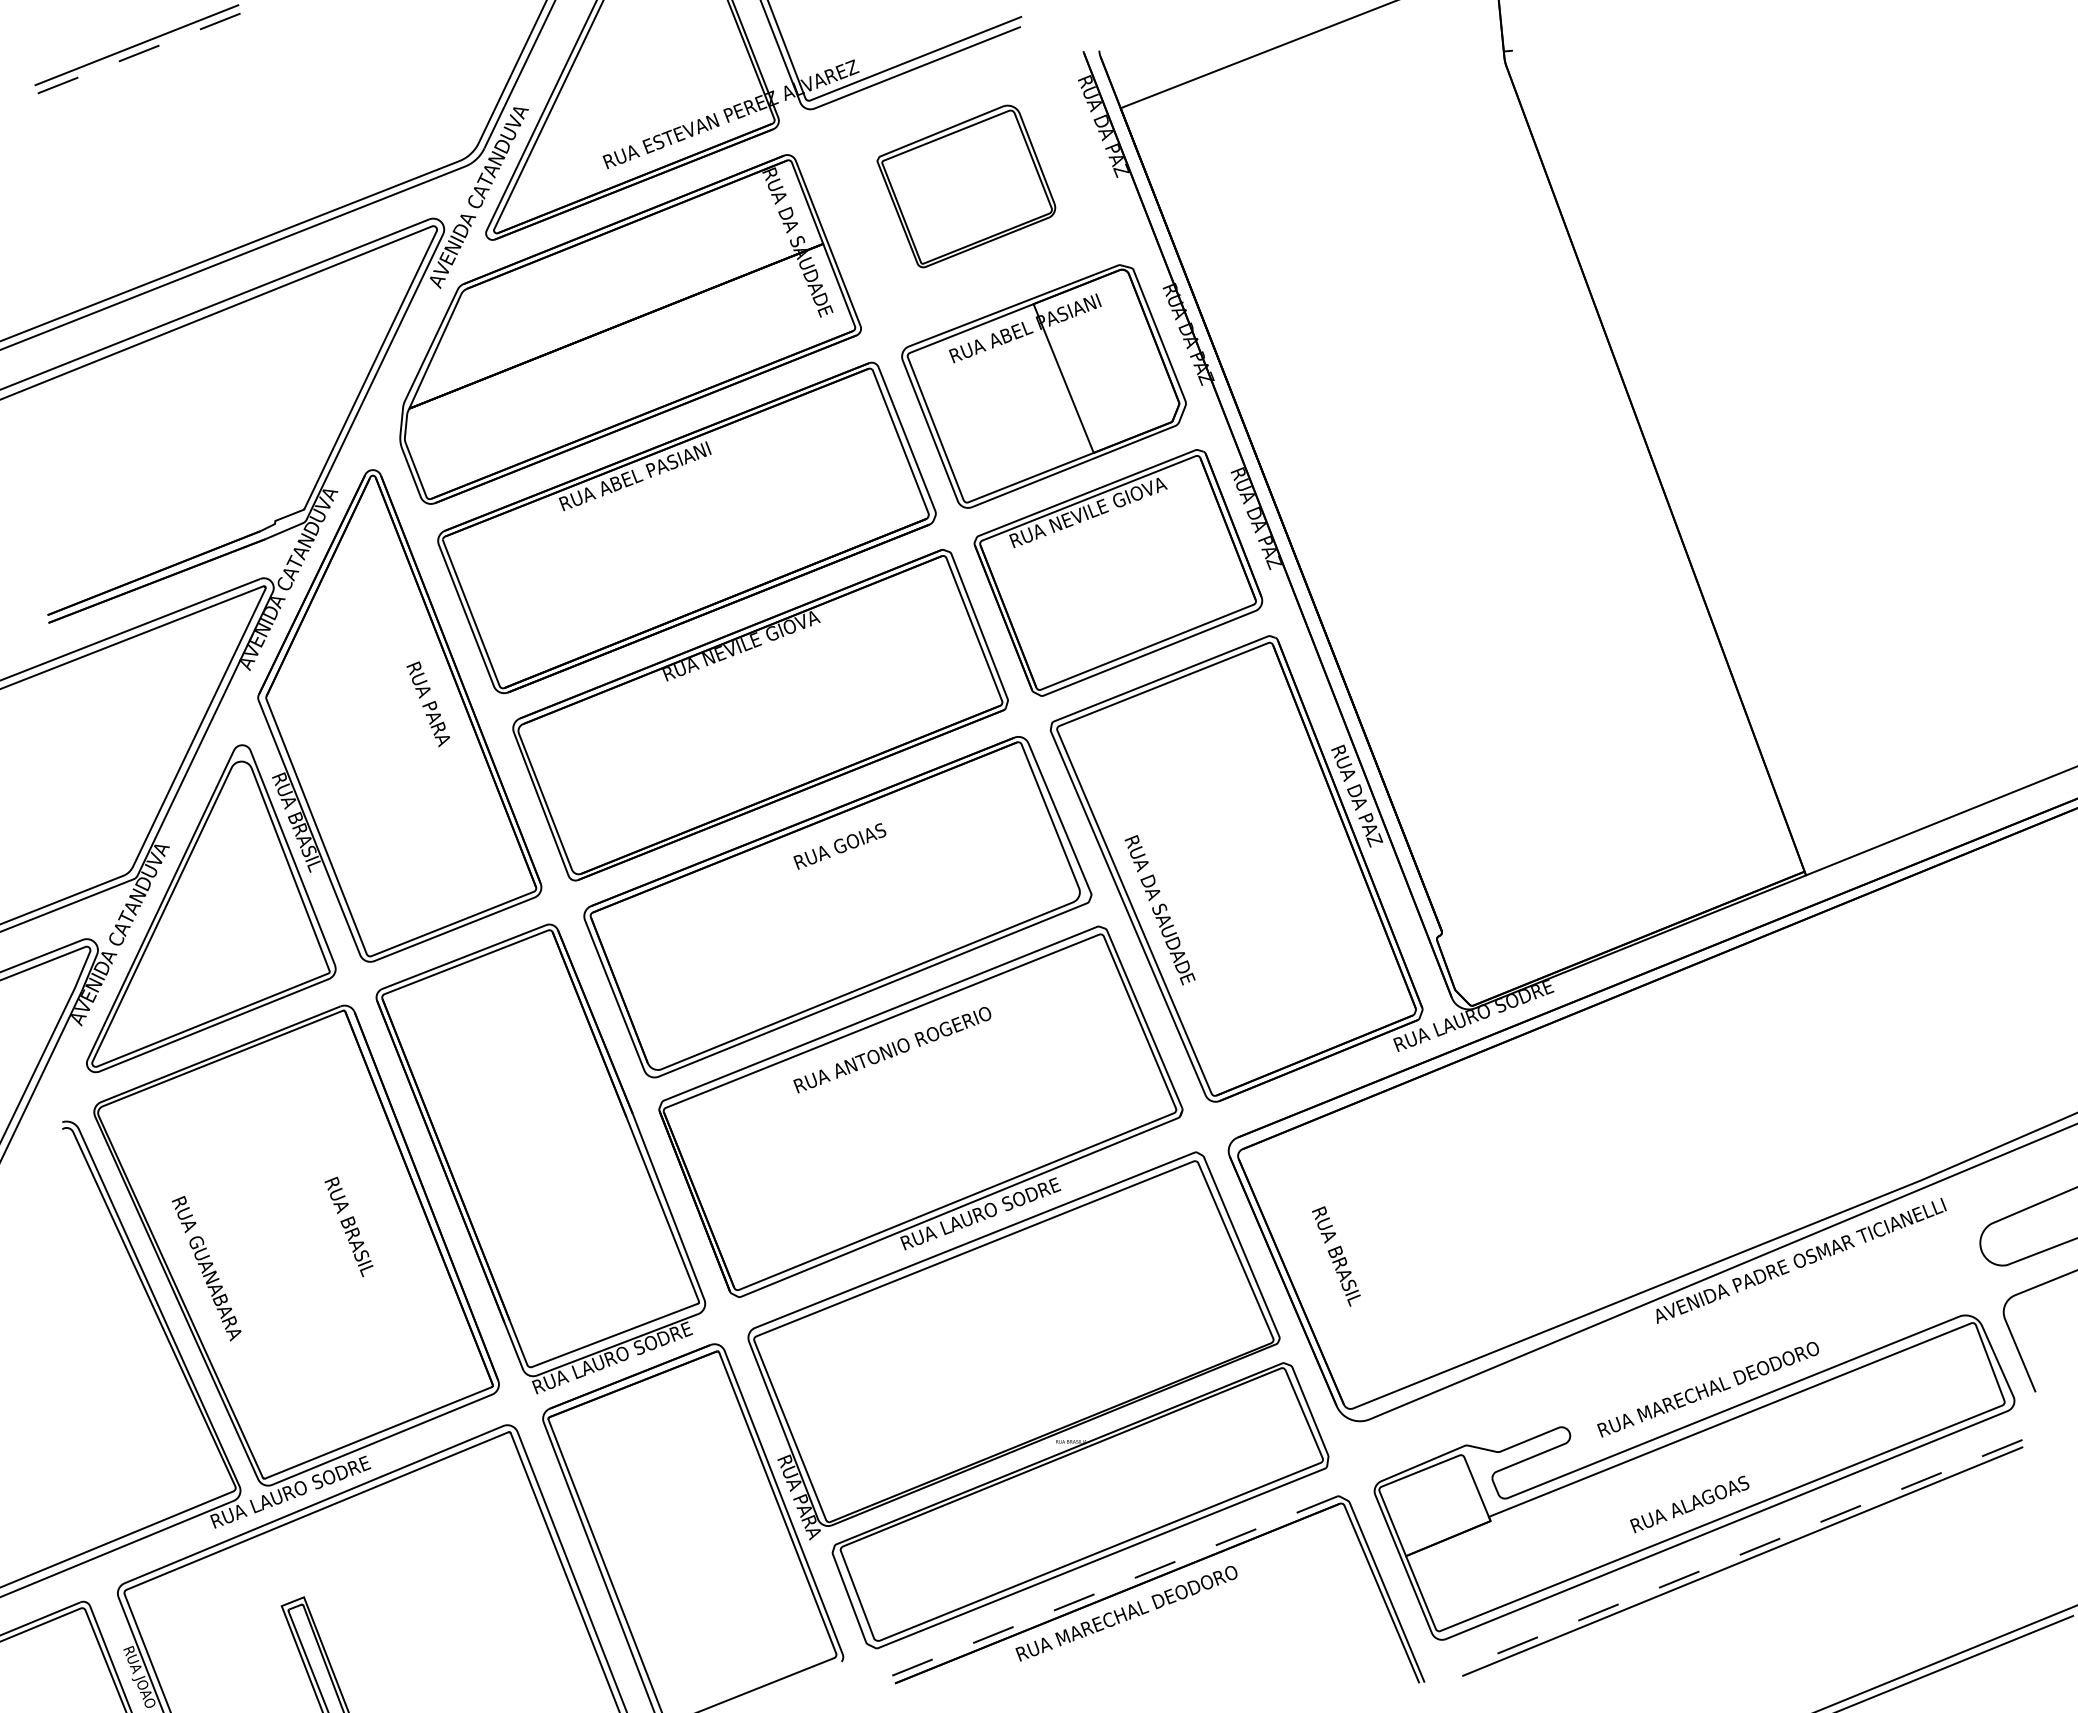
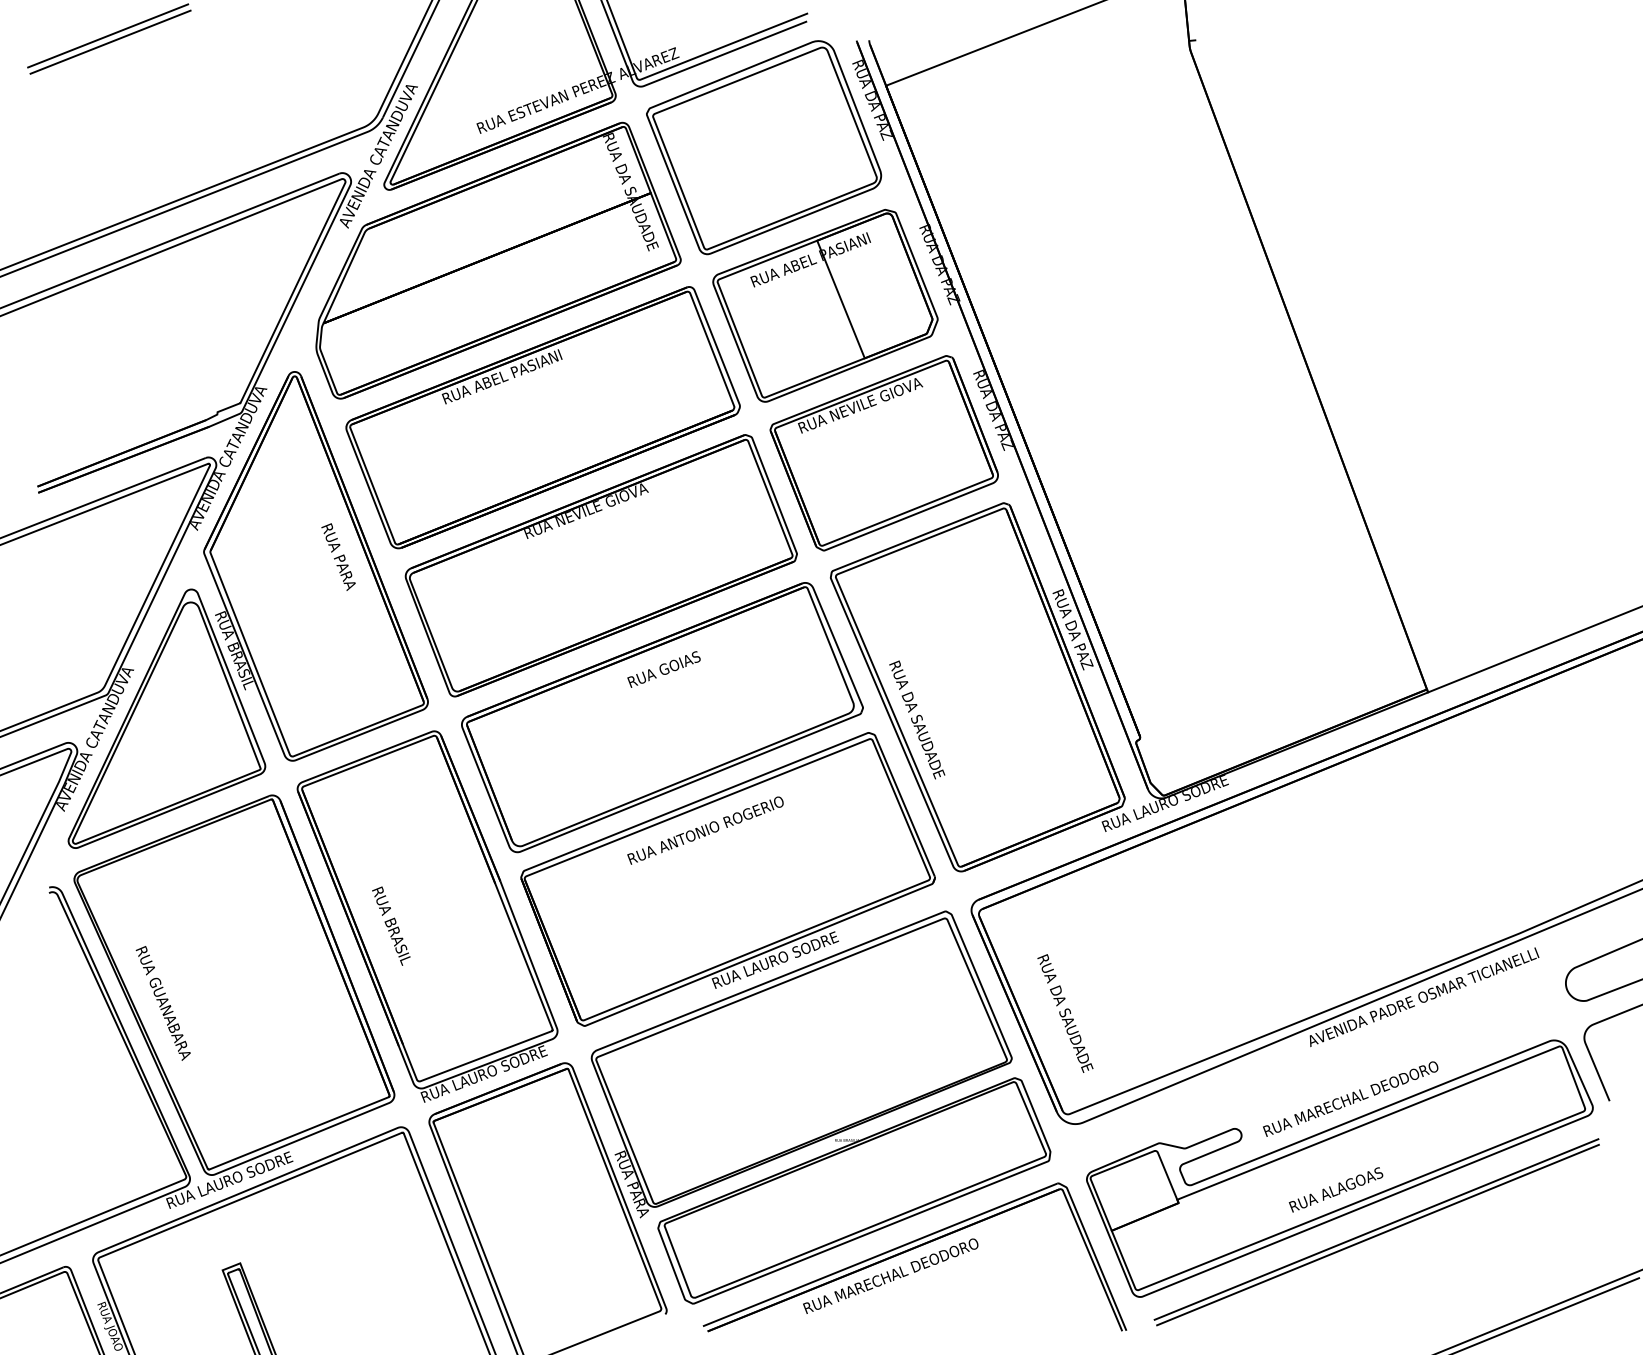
line: (140, 53) -> (110, 42), dashed -> solid
part: (966, 186) -> (764, 147), size x1.67
text: (348, 1226) -> (390, 925), moved
text: (1356, 1302) -> (1072, 1030), RUA BRASIL -> RUA DA SAUDADE
line: (1740, 1554) -> (1376, 1229), dashed -> solid
line: (1112, 1586) -> (879, 1254), dashed -> solid

